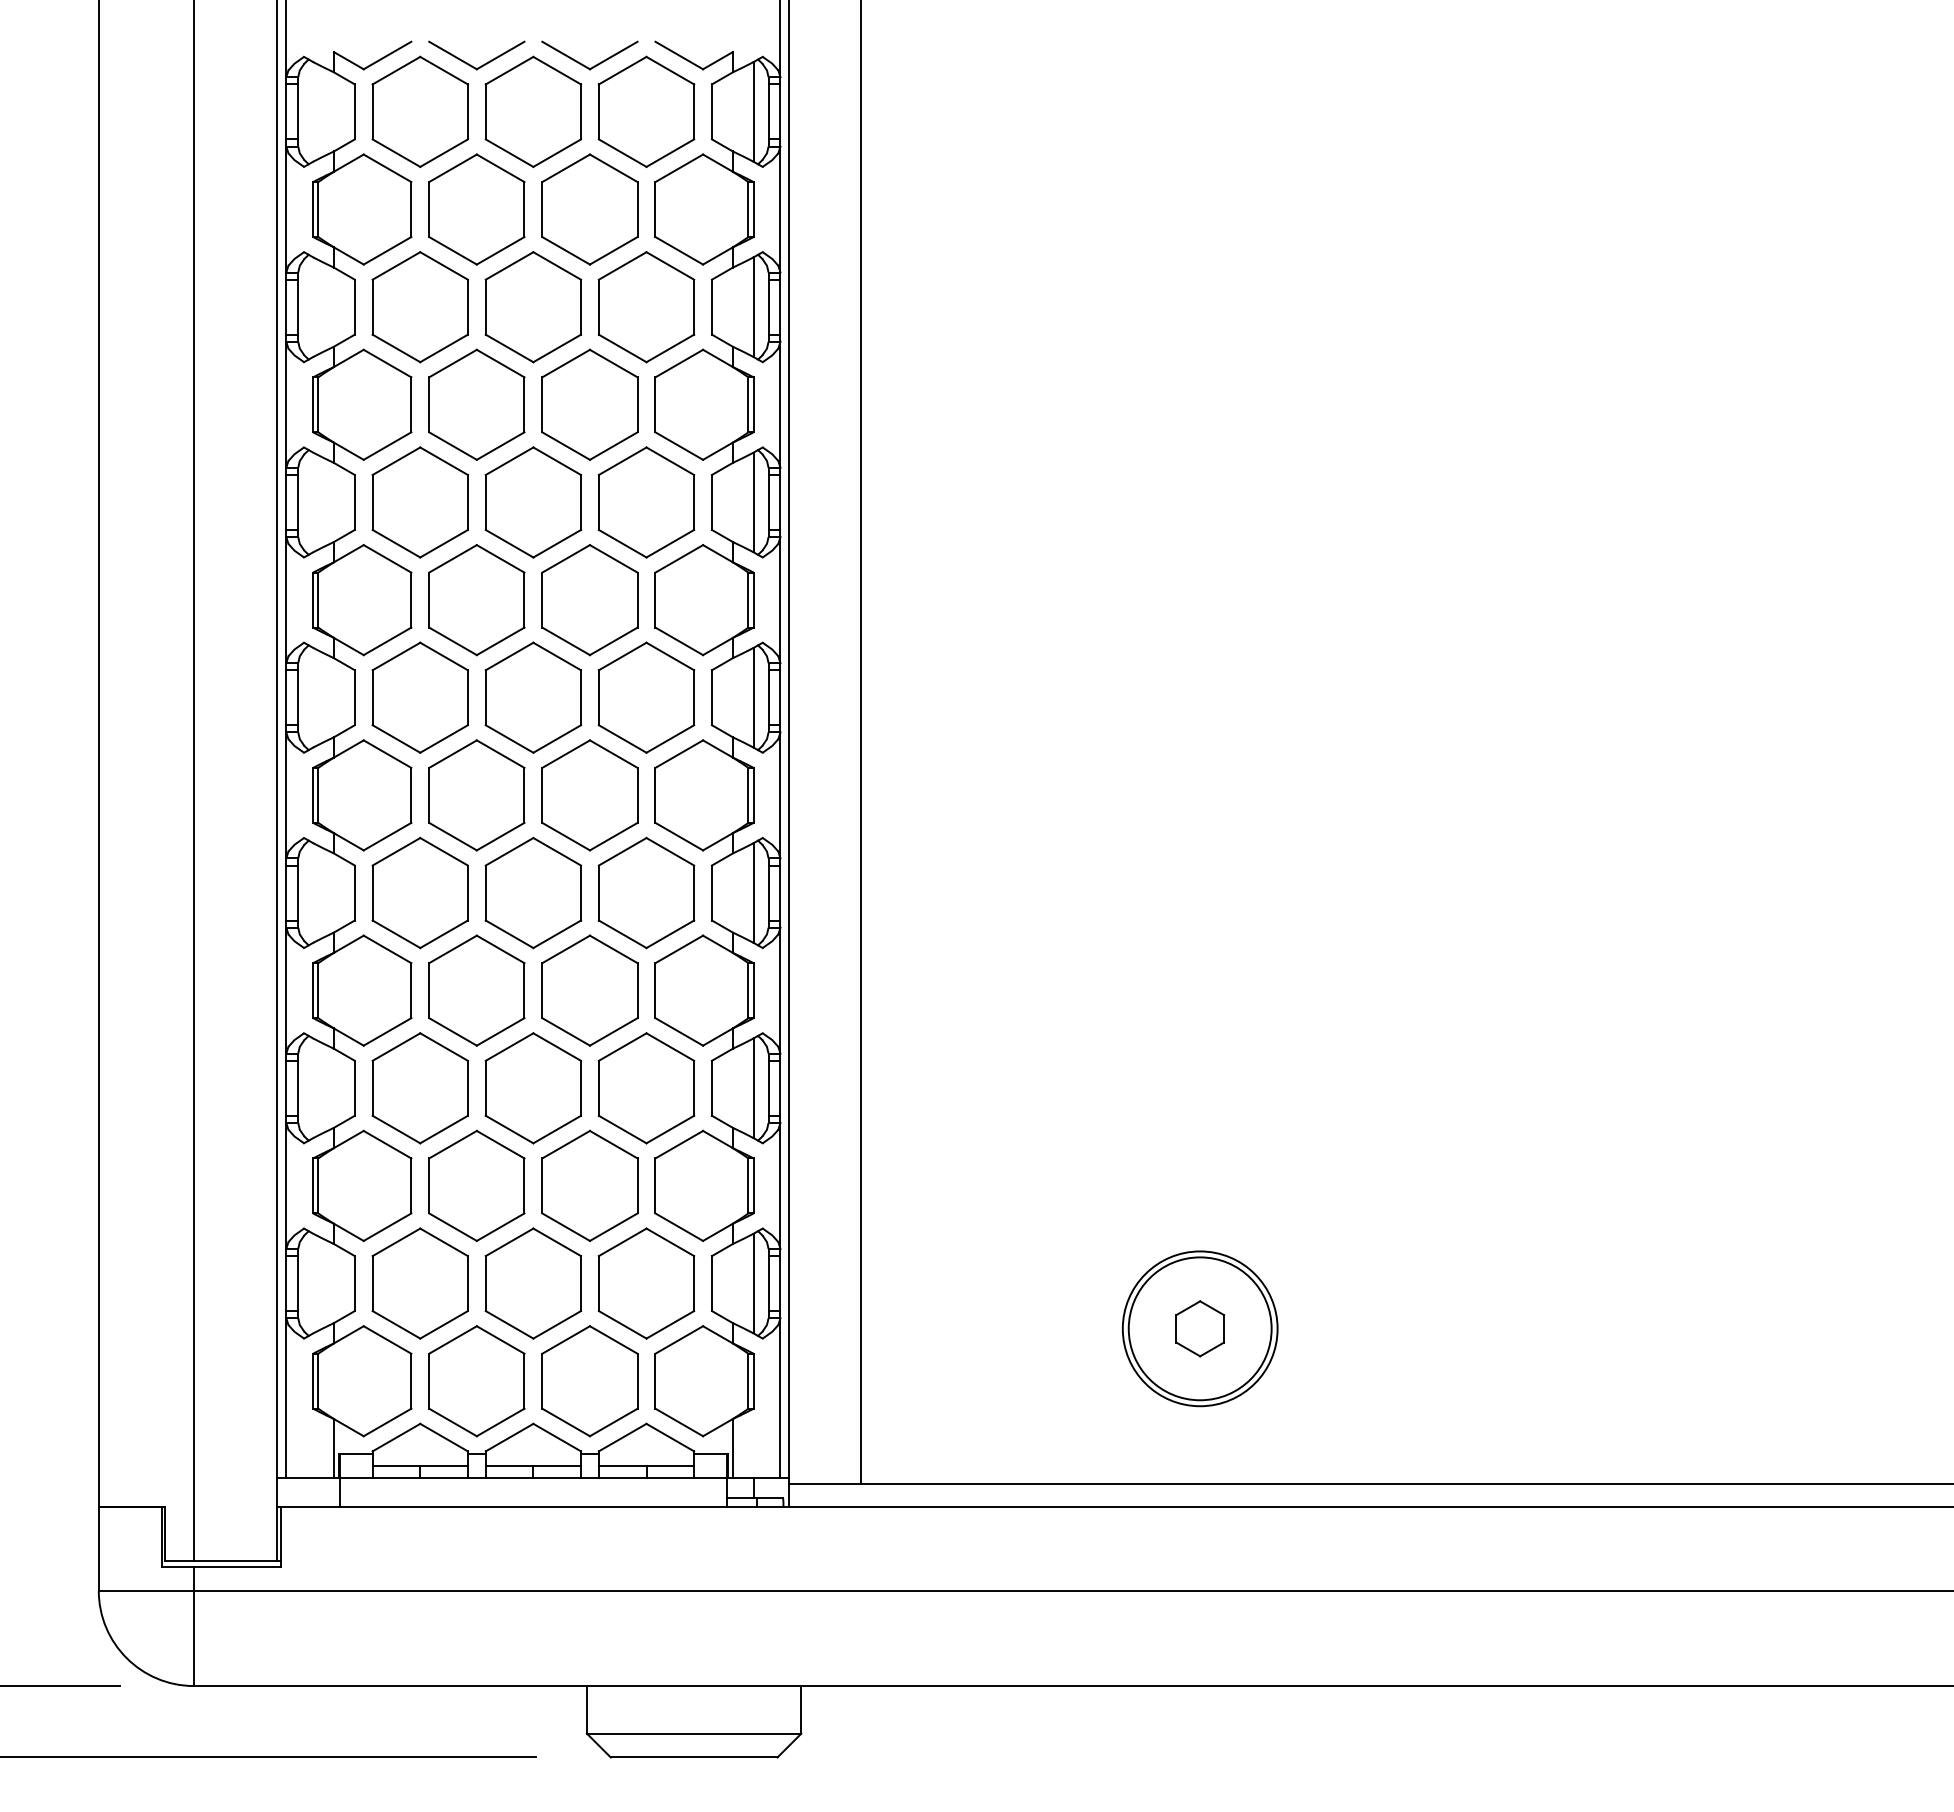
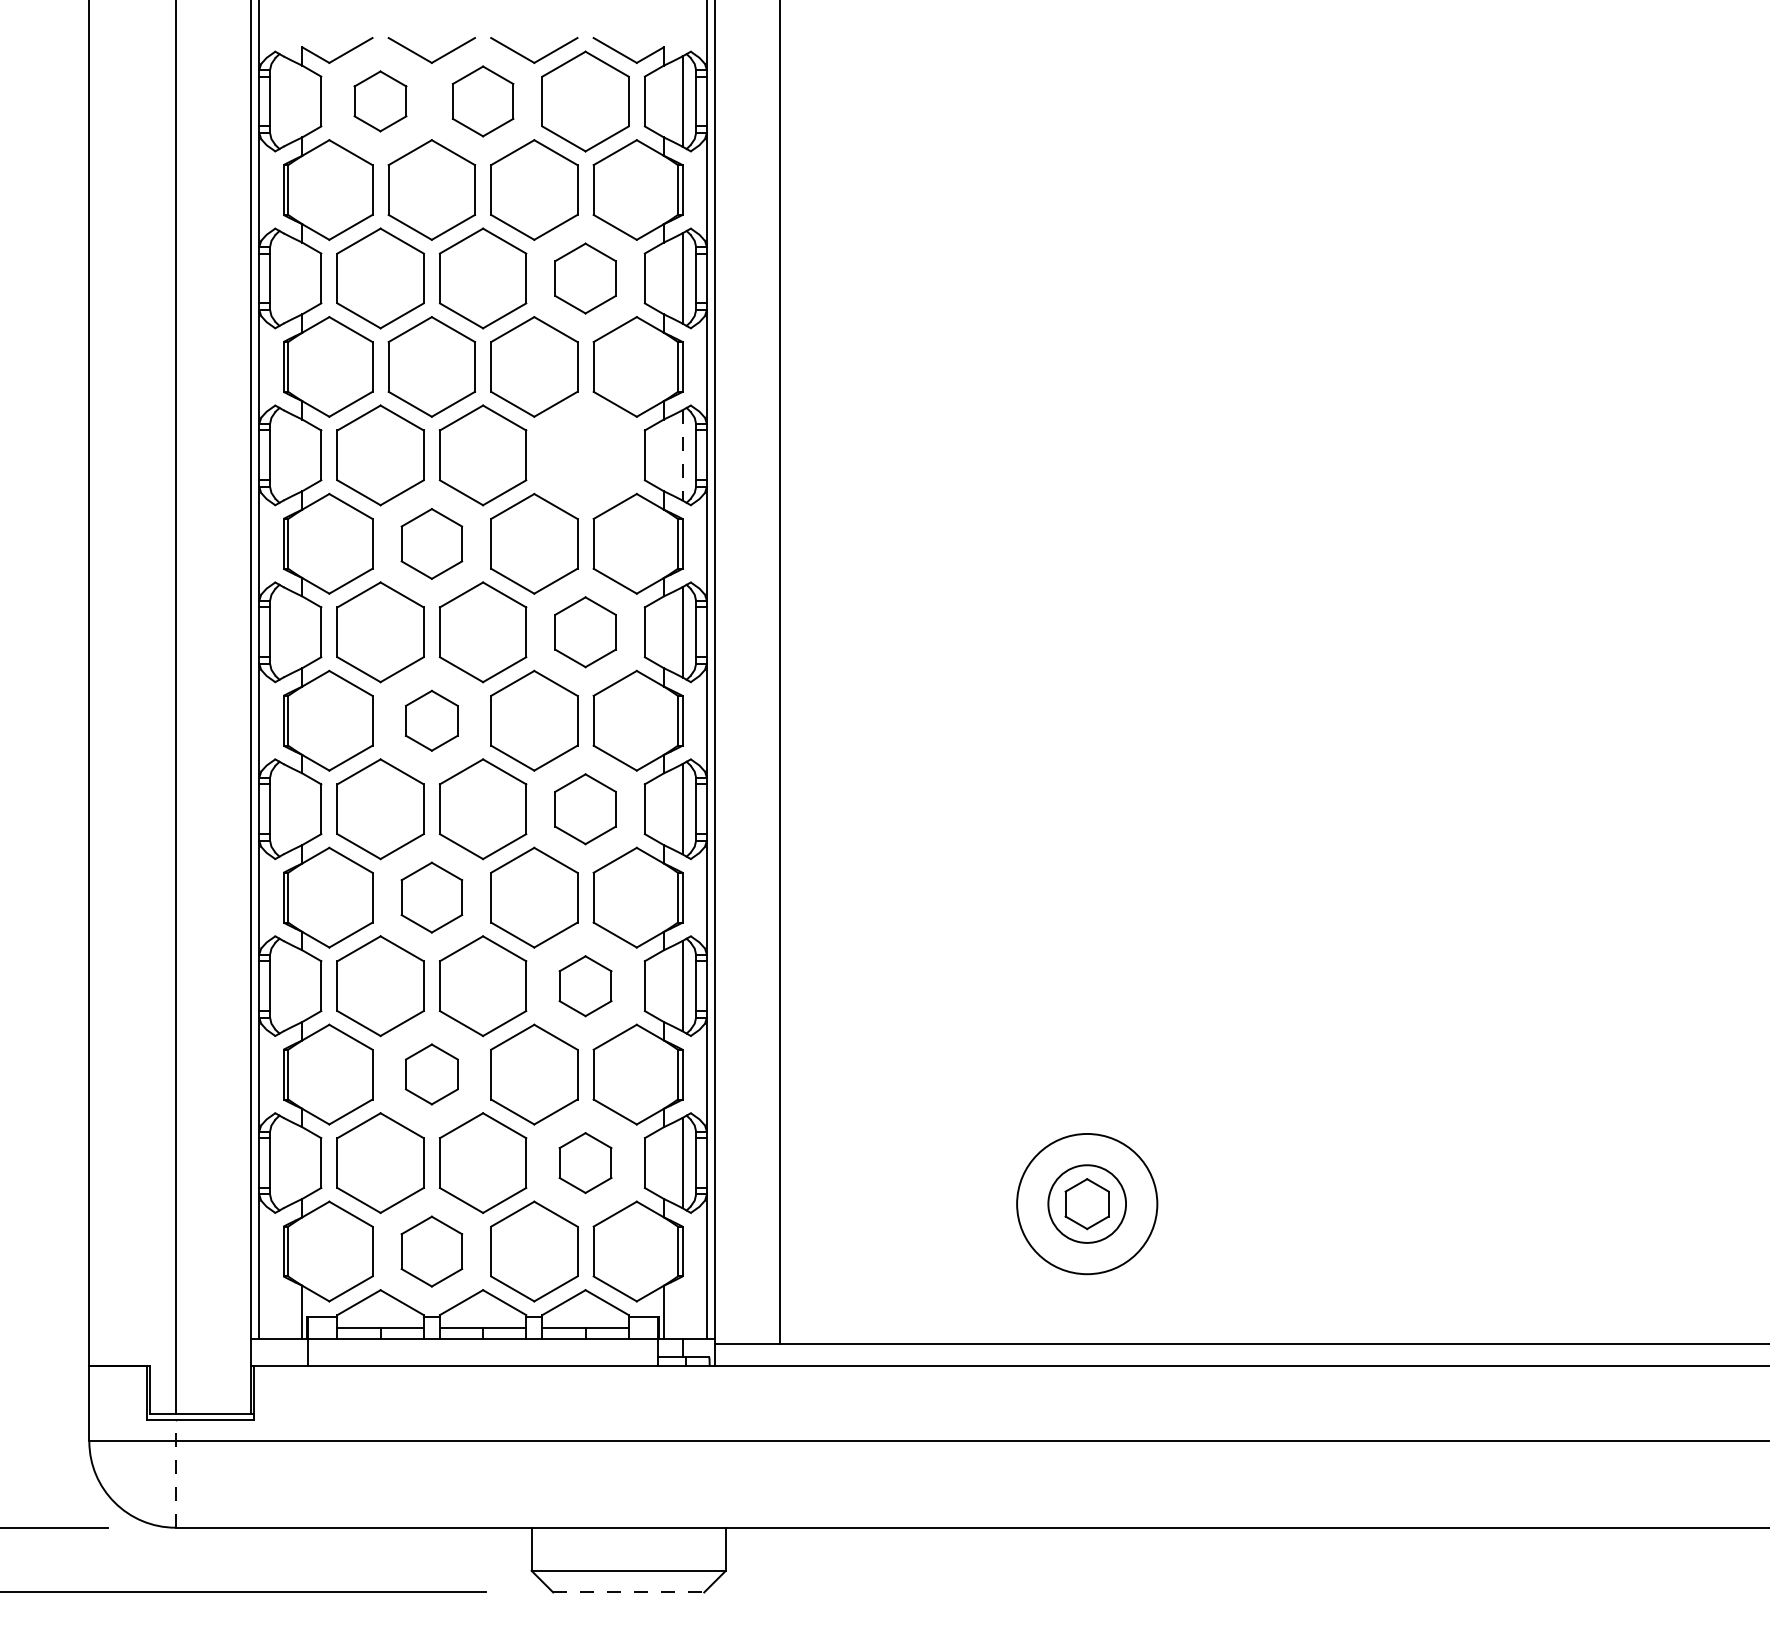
part: (419, 111) -> (379, 101), size x0.6
part: (533, 111) -> (483, 101), size x0.7
part: (646, 307) -> (585, 278), size x0.7
part: (646, 502) -> (585, 455), removed
line: (753, 502) -> (682, 455), solid -> dashed
part: (476, 600) -> (431, 544), size x0.7
part: (646, 697) -> (585, 632), size x0.7
part: (476, 795) -> (431, 720), size x0.6
part: (646, 892) -> (585, 808), size x0.7
part: (476, 990) -> (431, 897), size x0.7
part: (646, 1088) -> (585, 986), size x0.6
part: (476, 1185) -> (431, 1074), size x0.6
part: (646, 1283) -> (585, 1163), size x0.6
circle: (1199, 1328) -> (1086, 1203), size x0.6
part: (476, 1381) -> (431, 1251), size x0.7
line: (194, 1626) -> (176, 1473), solid -> dashed
line: (694, 1757) -> (629, 1592), solid -> dashed

